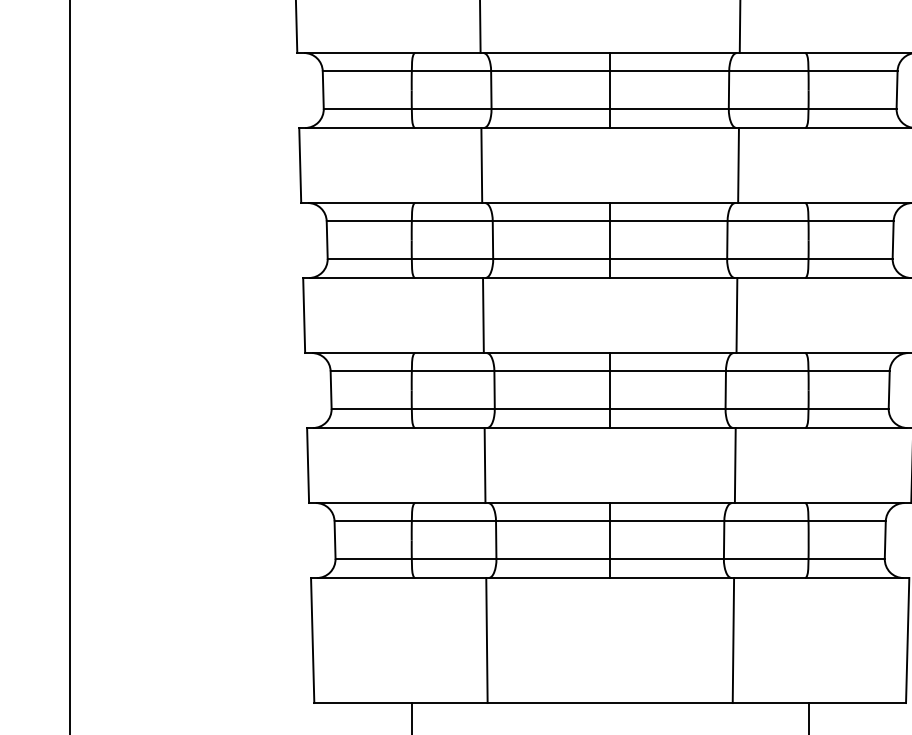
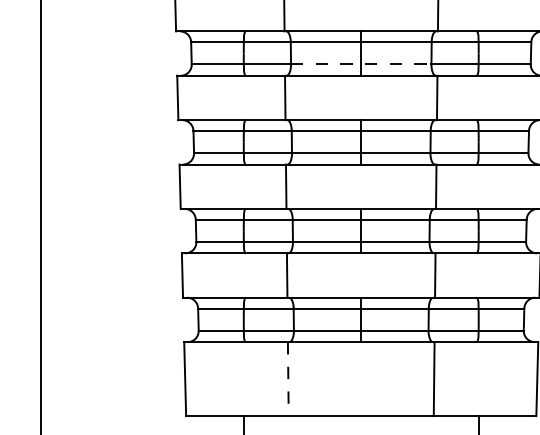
line: (610, 108) -> (361, 64), solid -> dashed
line: (487, 641) -> (288, 379), solid -> dashed

